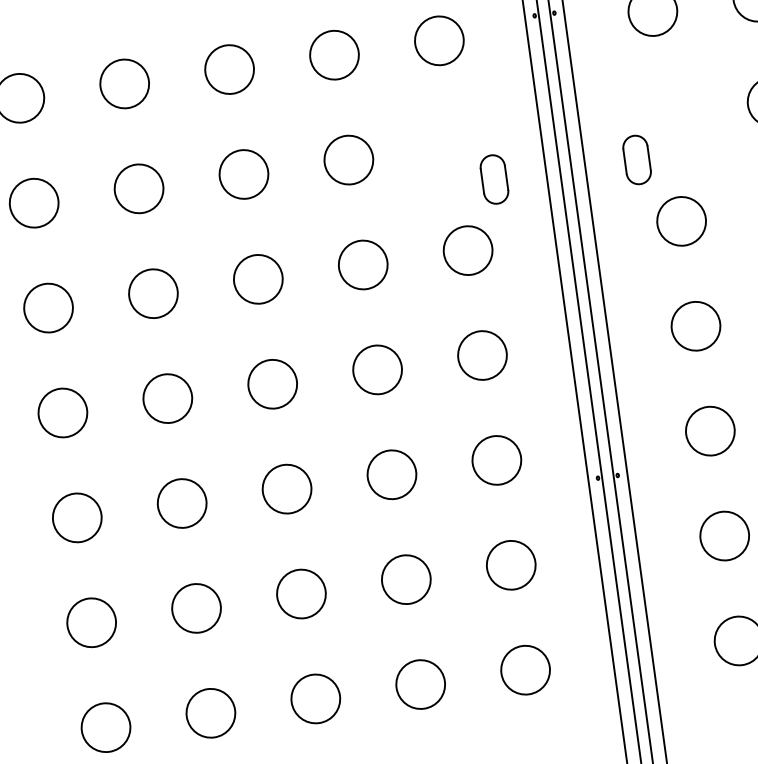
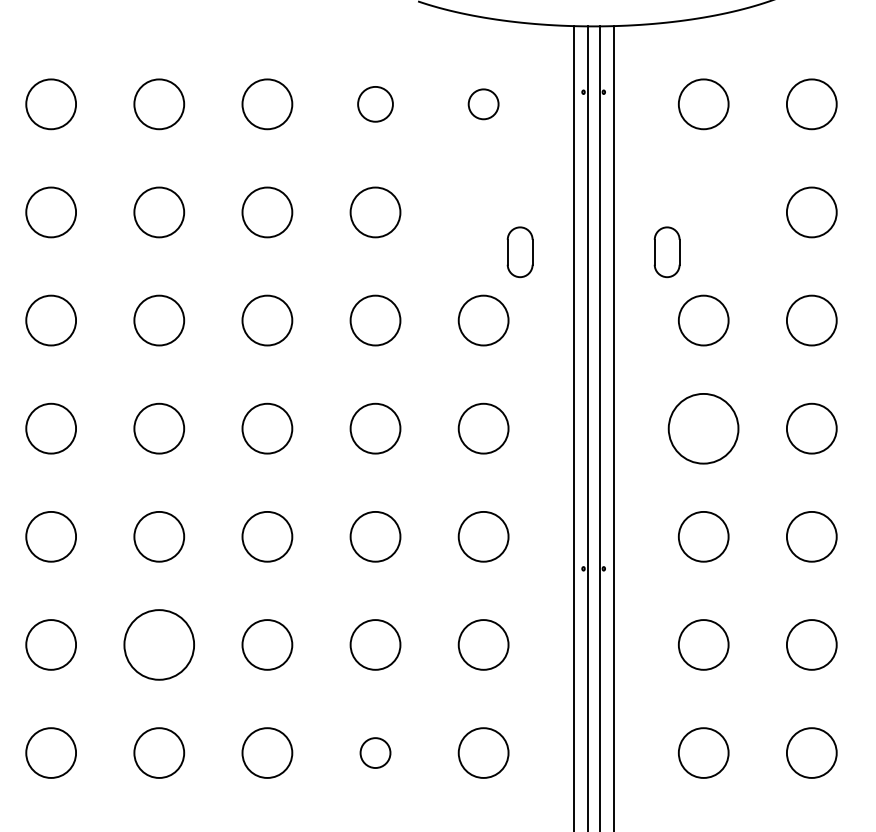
circle: (439, 41) -> (483, 104), size x0.6
circle: (334, 55) -> (375, 104), size x0.7
circle: (695, 326) -> (703, 428), size x1.4
circle: (196, 607) -> (159, 644), size x1.4
circle: (420, 684) -> (375, 752), size x0.6

